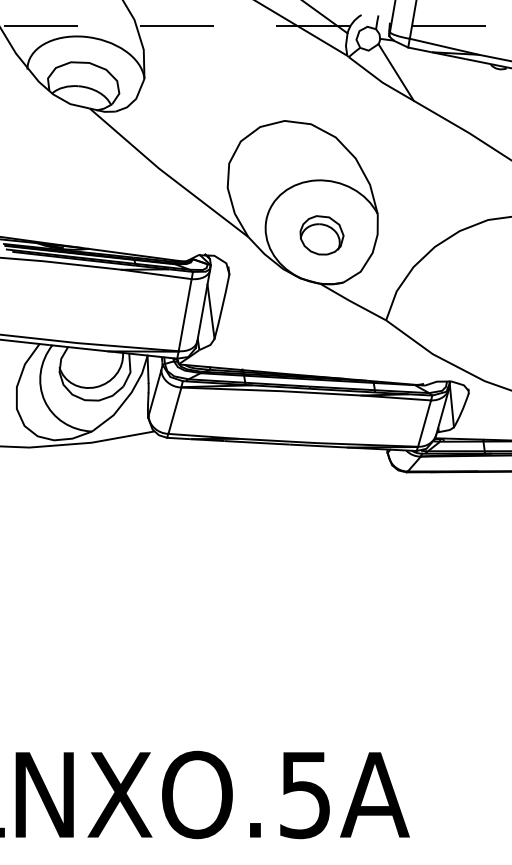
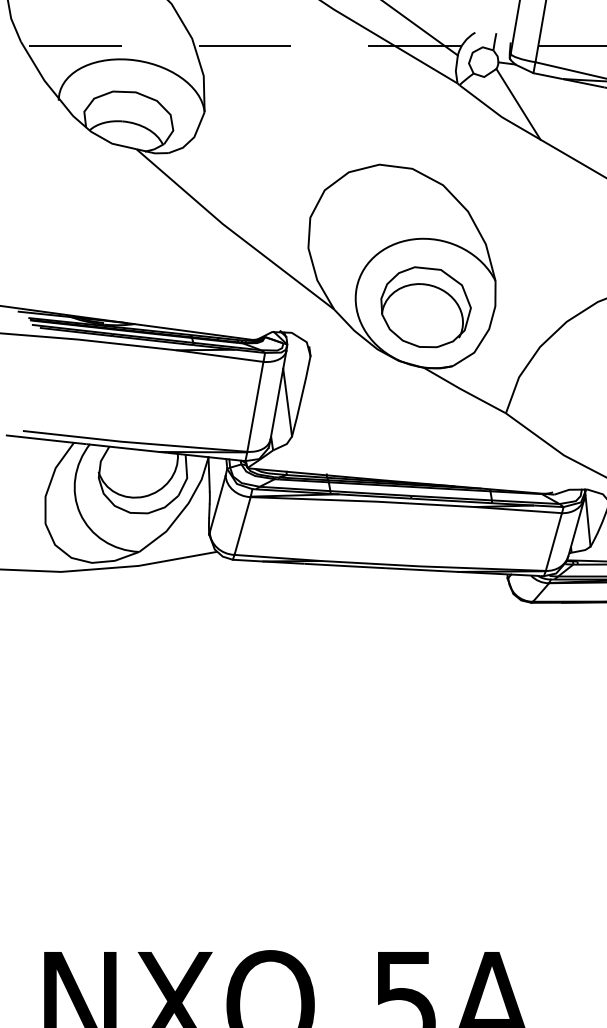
part: (321, 235) -> (425, 307), size x1.67

